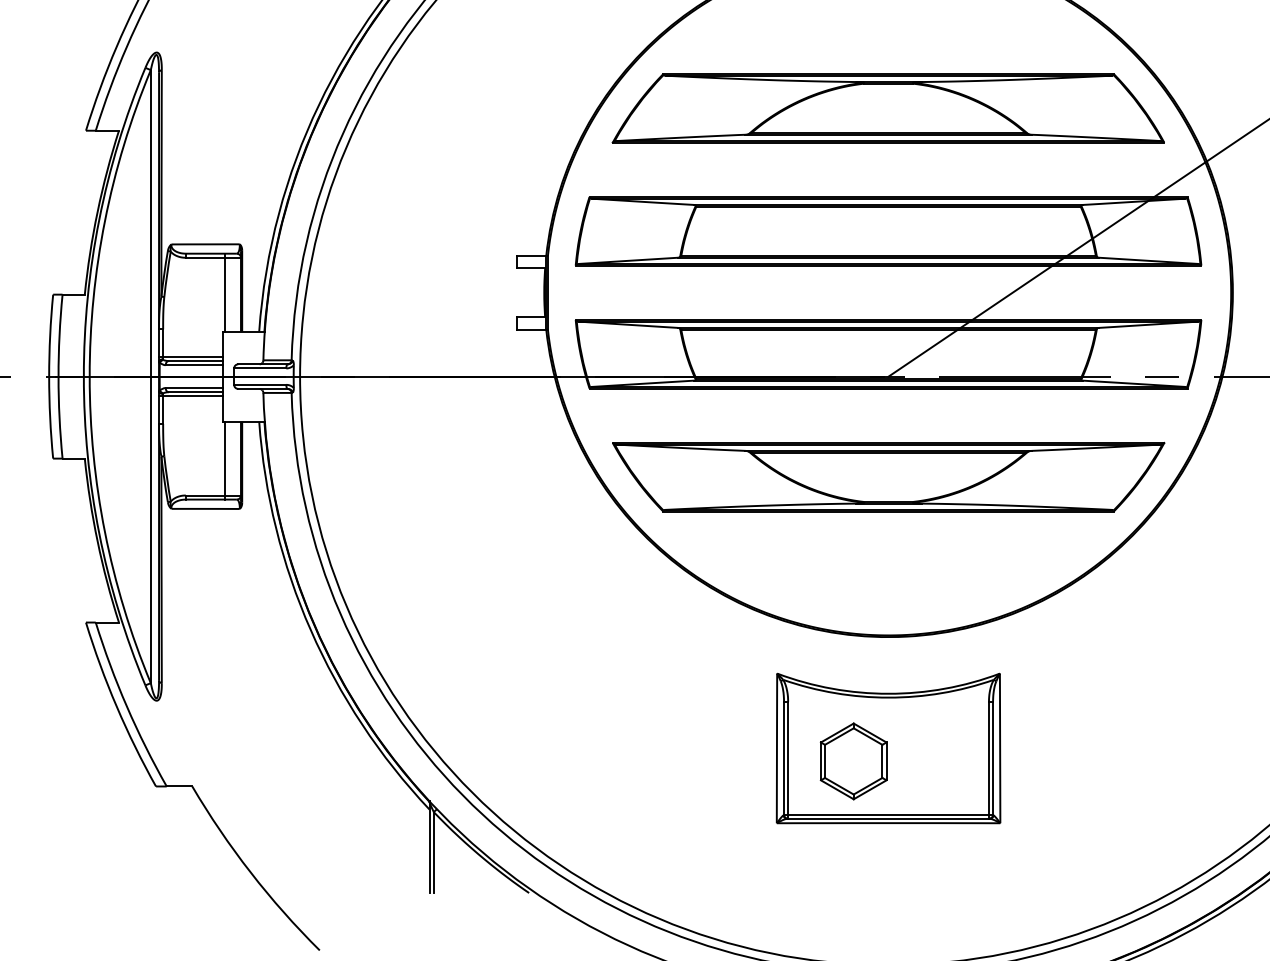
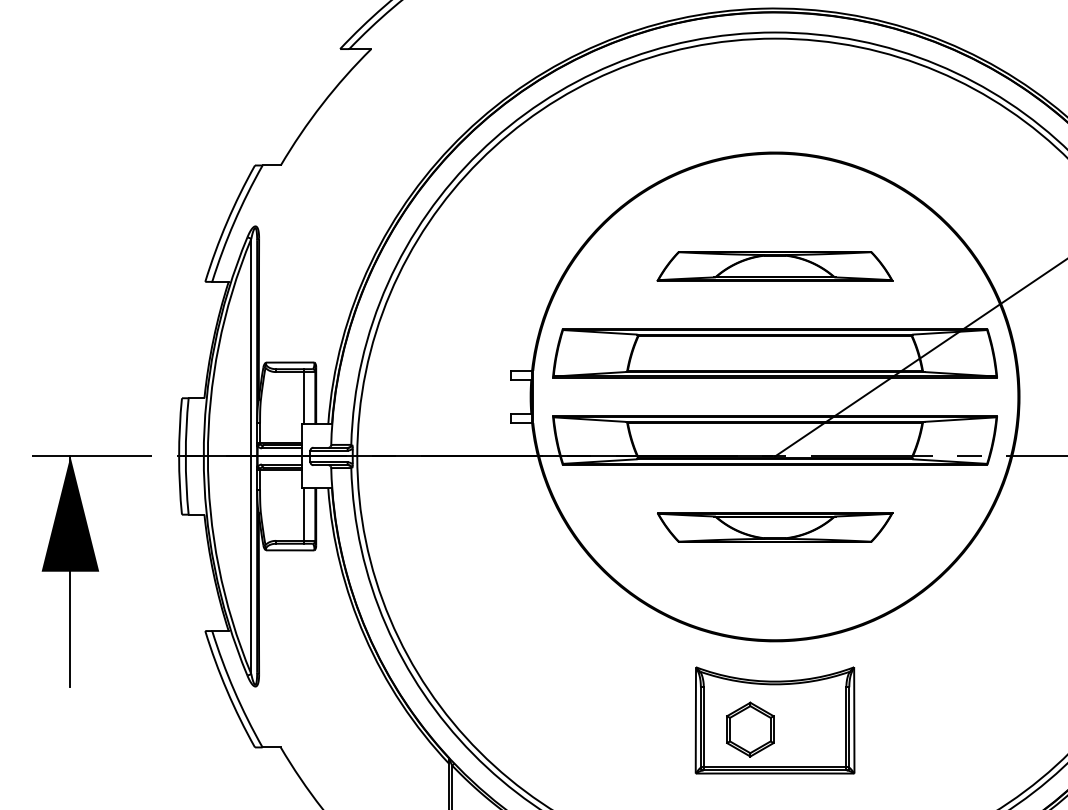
part: (887, 109) -> (774, 266), size x0.6
part: (887, 476) -> (774, 527), size x0.6

